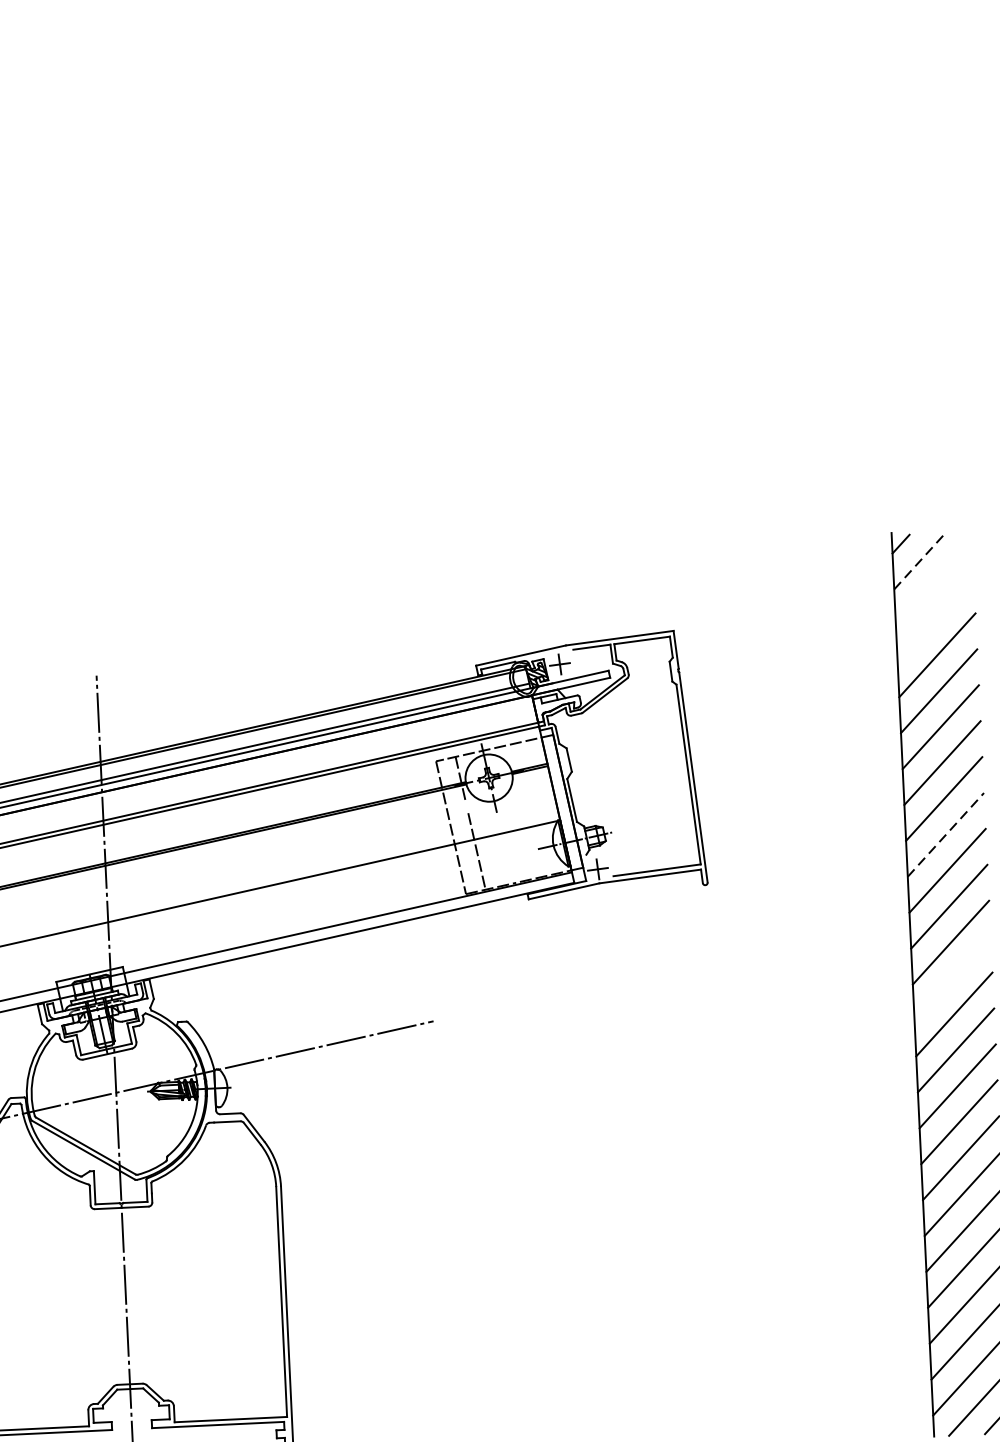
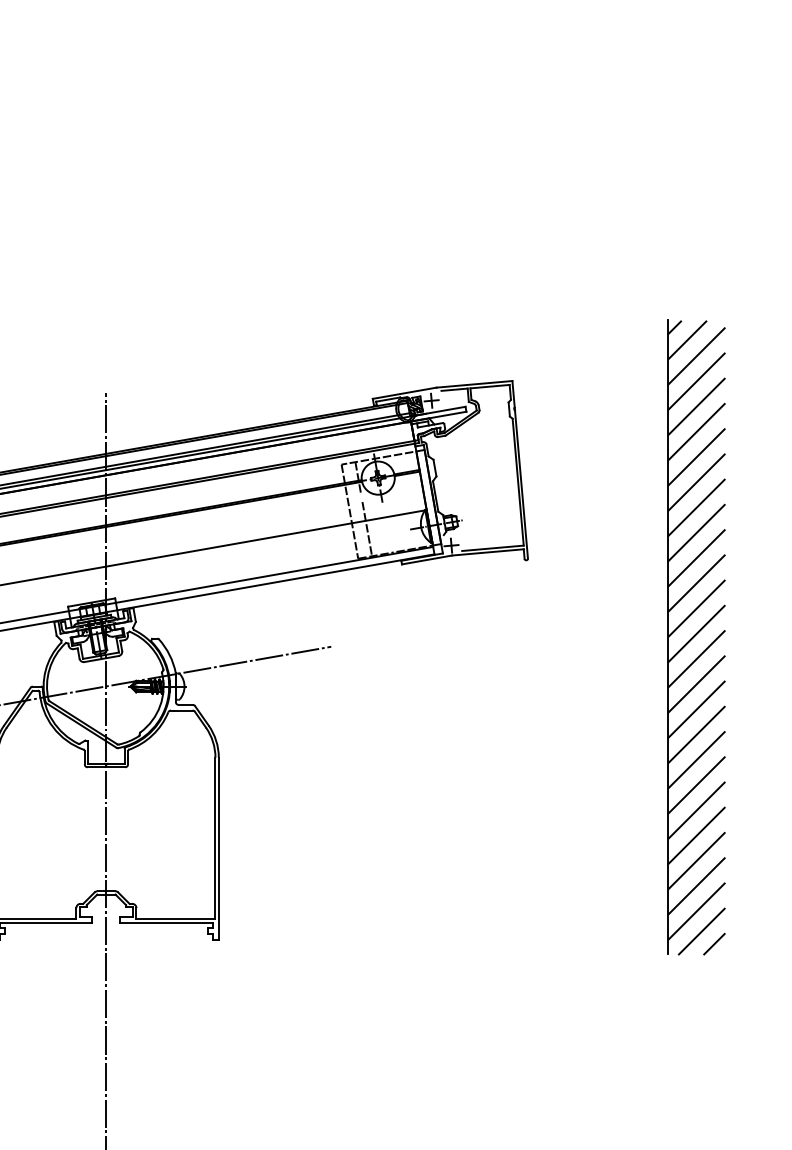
line: (920, 561) -> (687, 340), dashed -> solid
line: (933, 583) -> (696, 356), added
line: (935, 619) -> (696, 381), added
line: (945, 835) -> (696, 533), dashed -> solid
line: (952, 977) -> (696, 633), added

